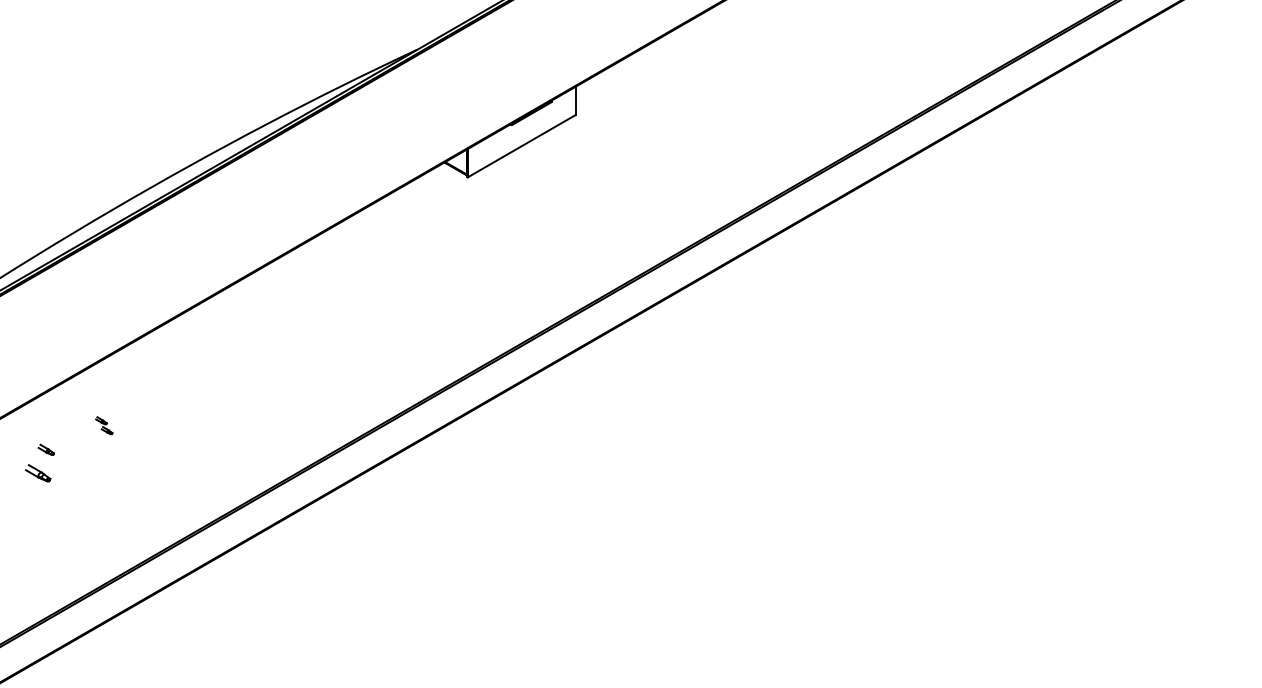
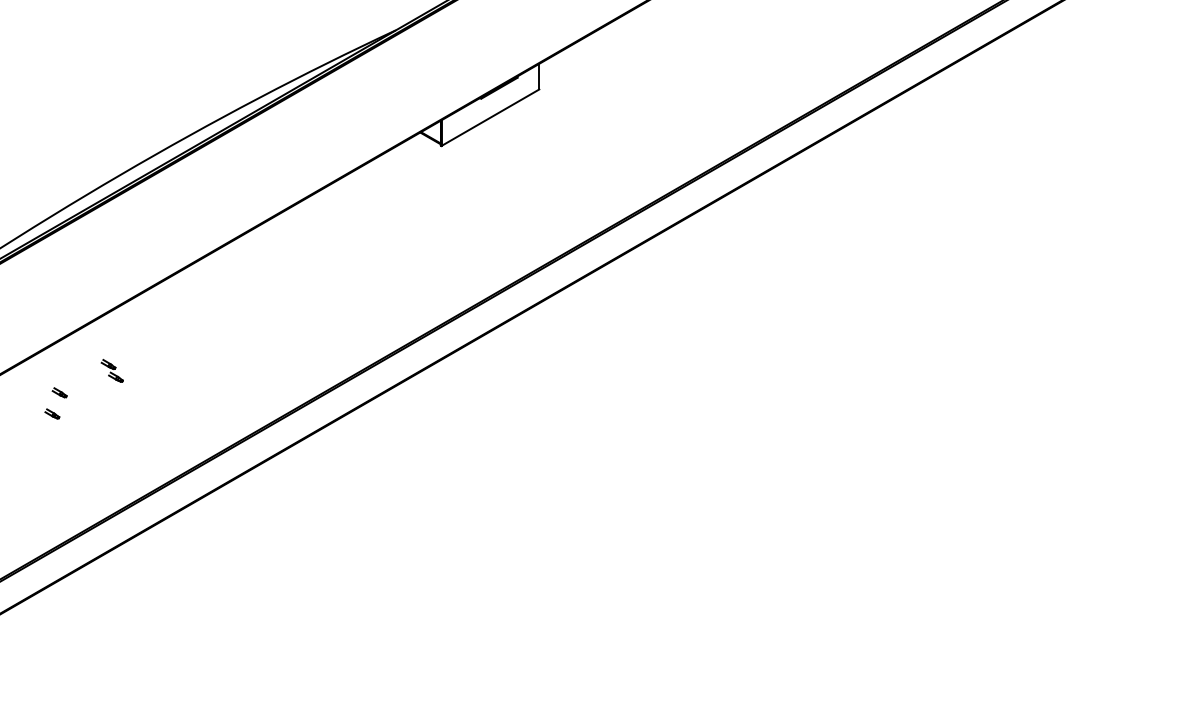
part: (103, 425) -> (111, 370), size x1.43
part: (38, 472) -> (52, 413), size x0.62

